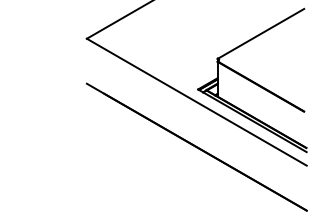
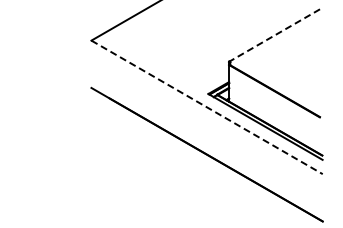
line: (260, 33) -> (274, 35), solid -> dashed
line: (197, 102) -> (207, 107), solid -> dashed

